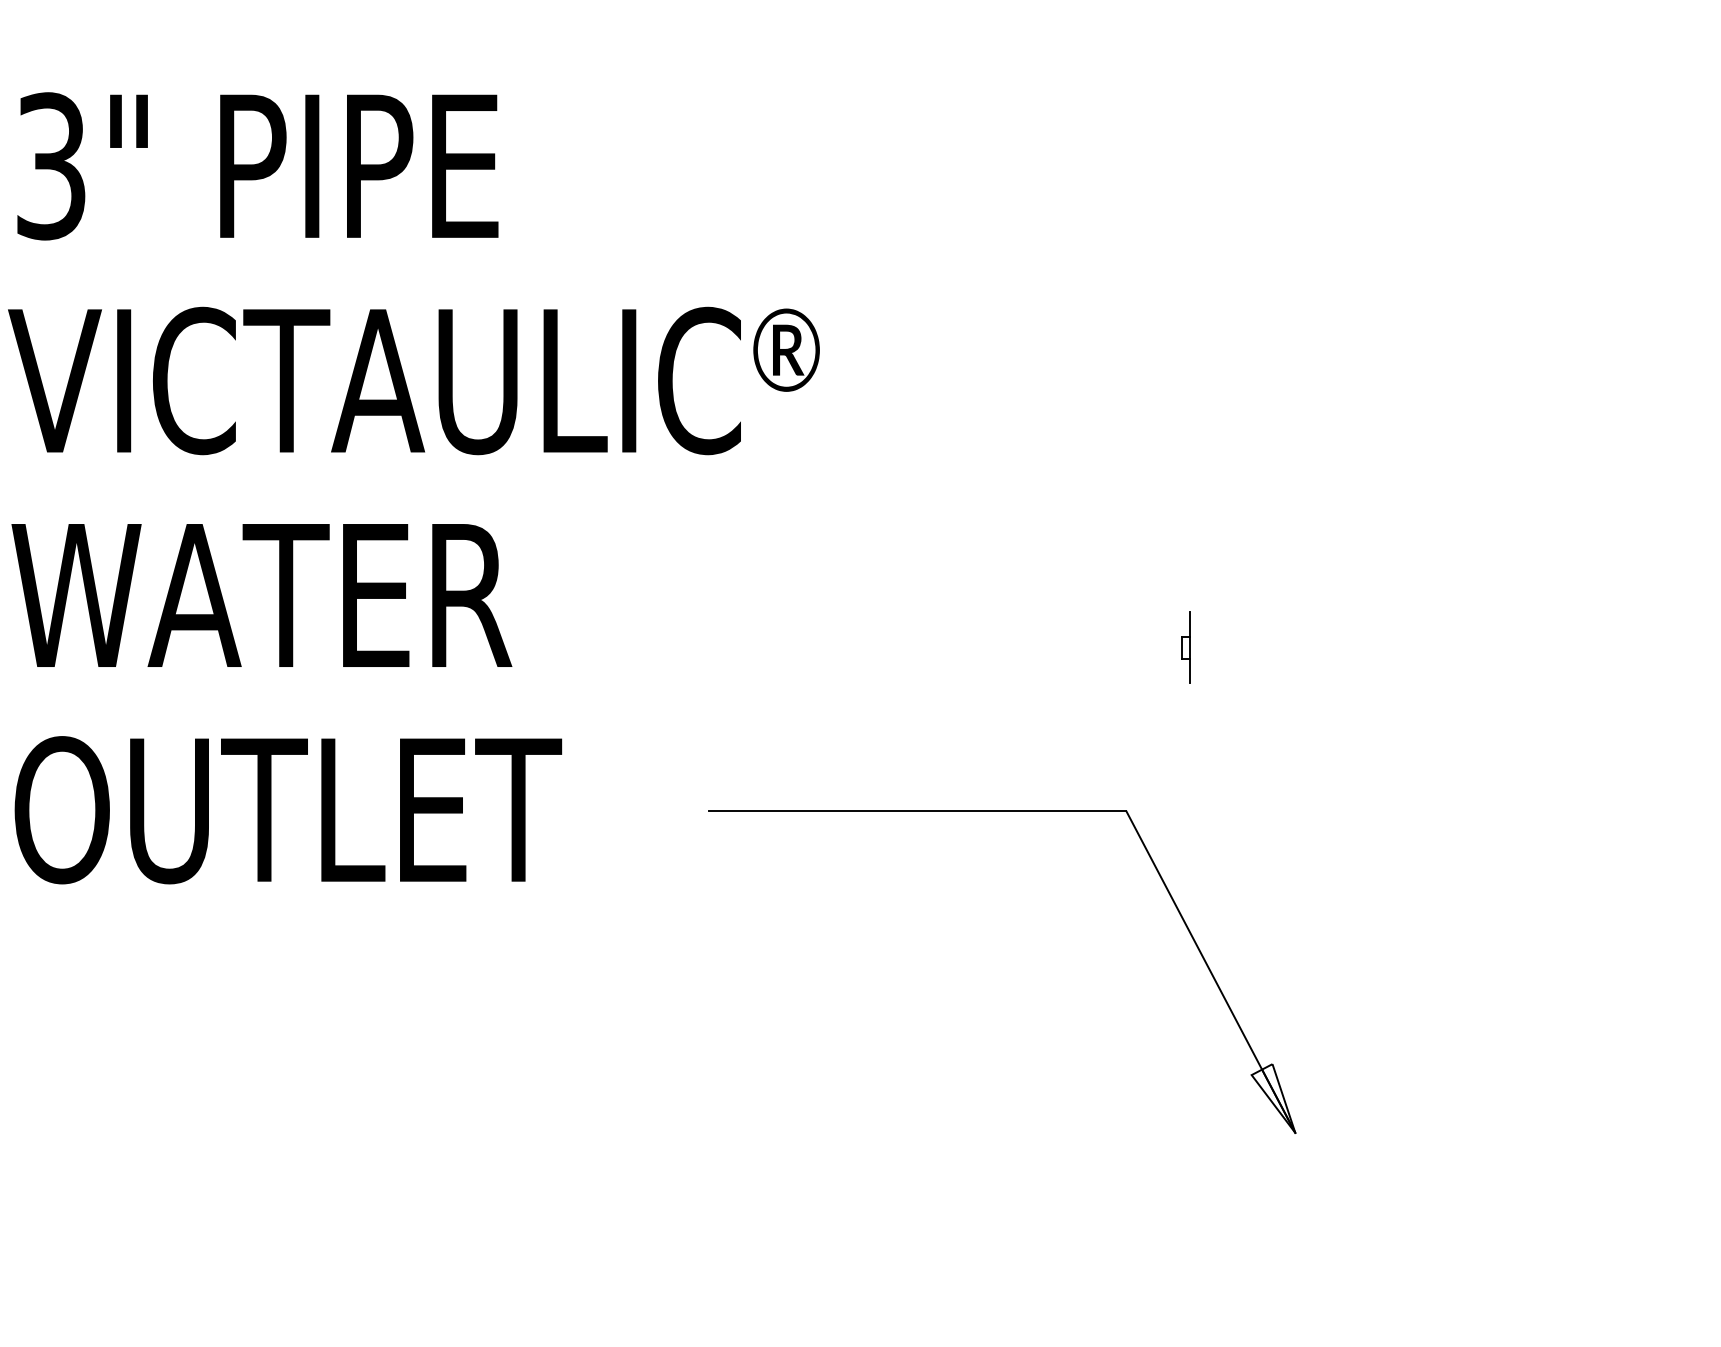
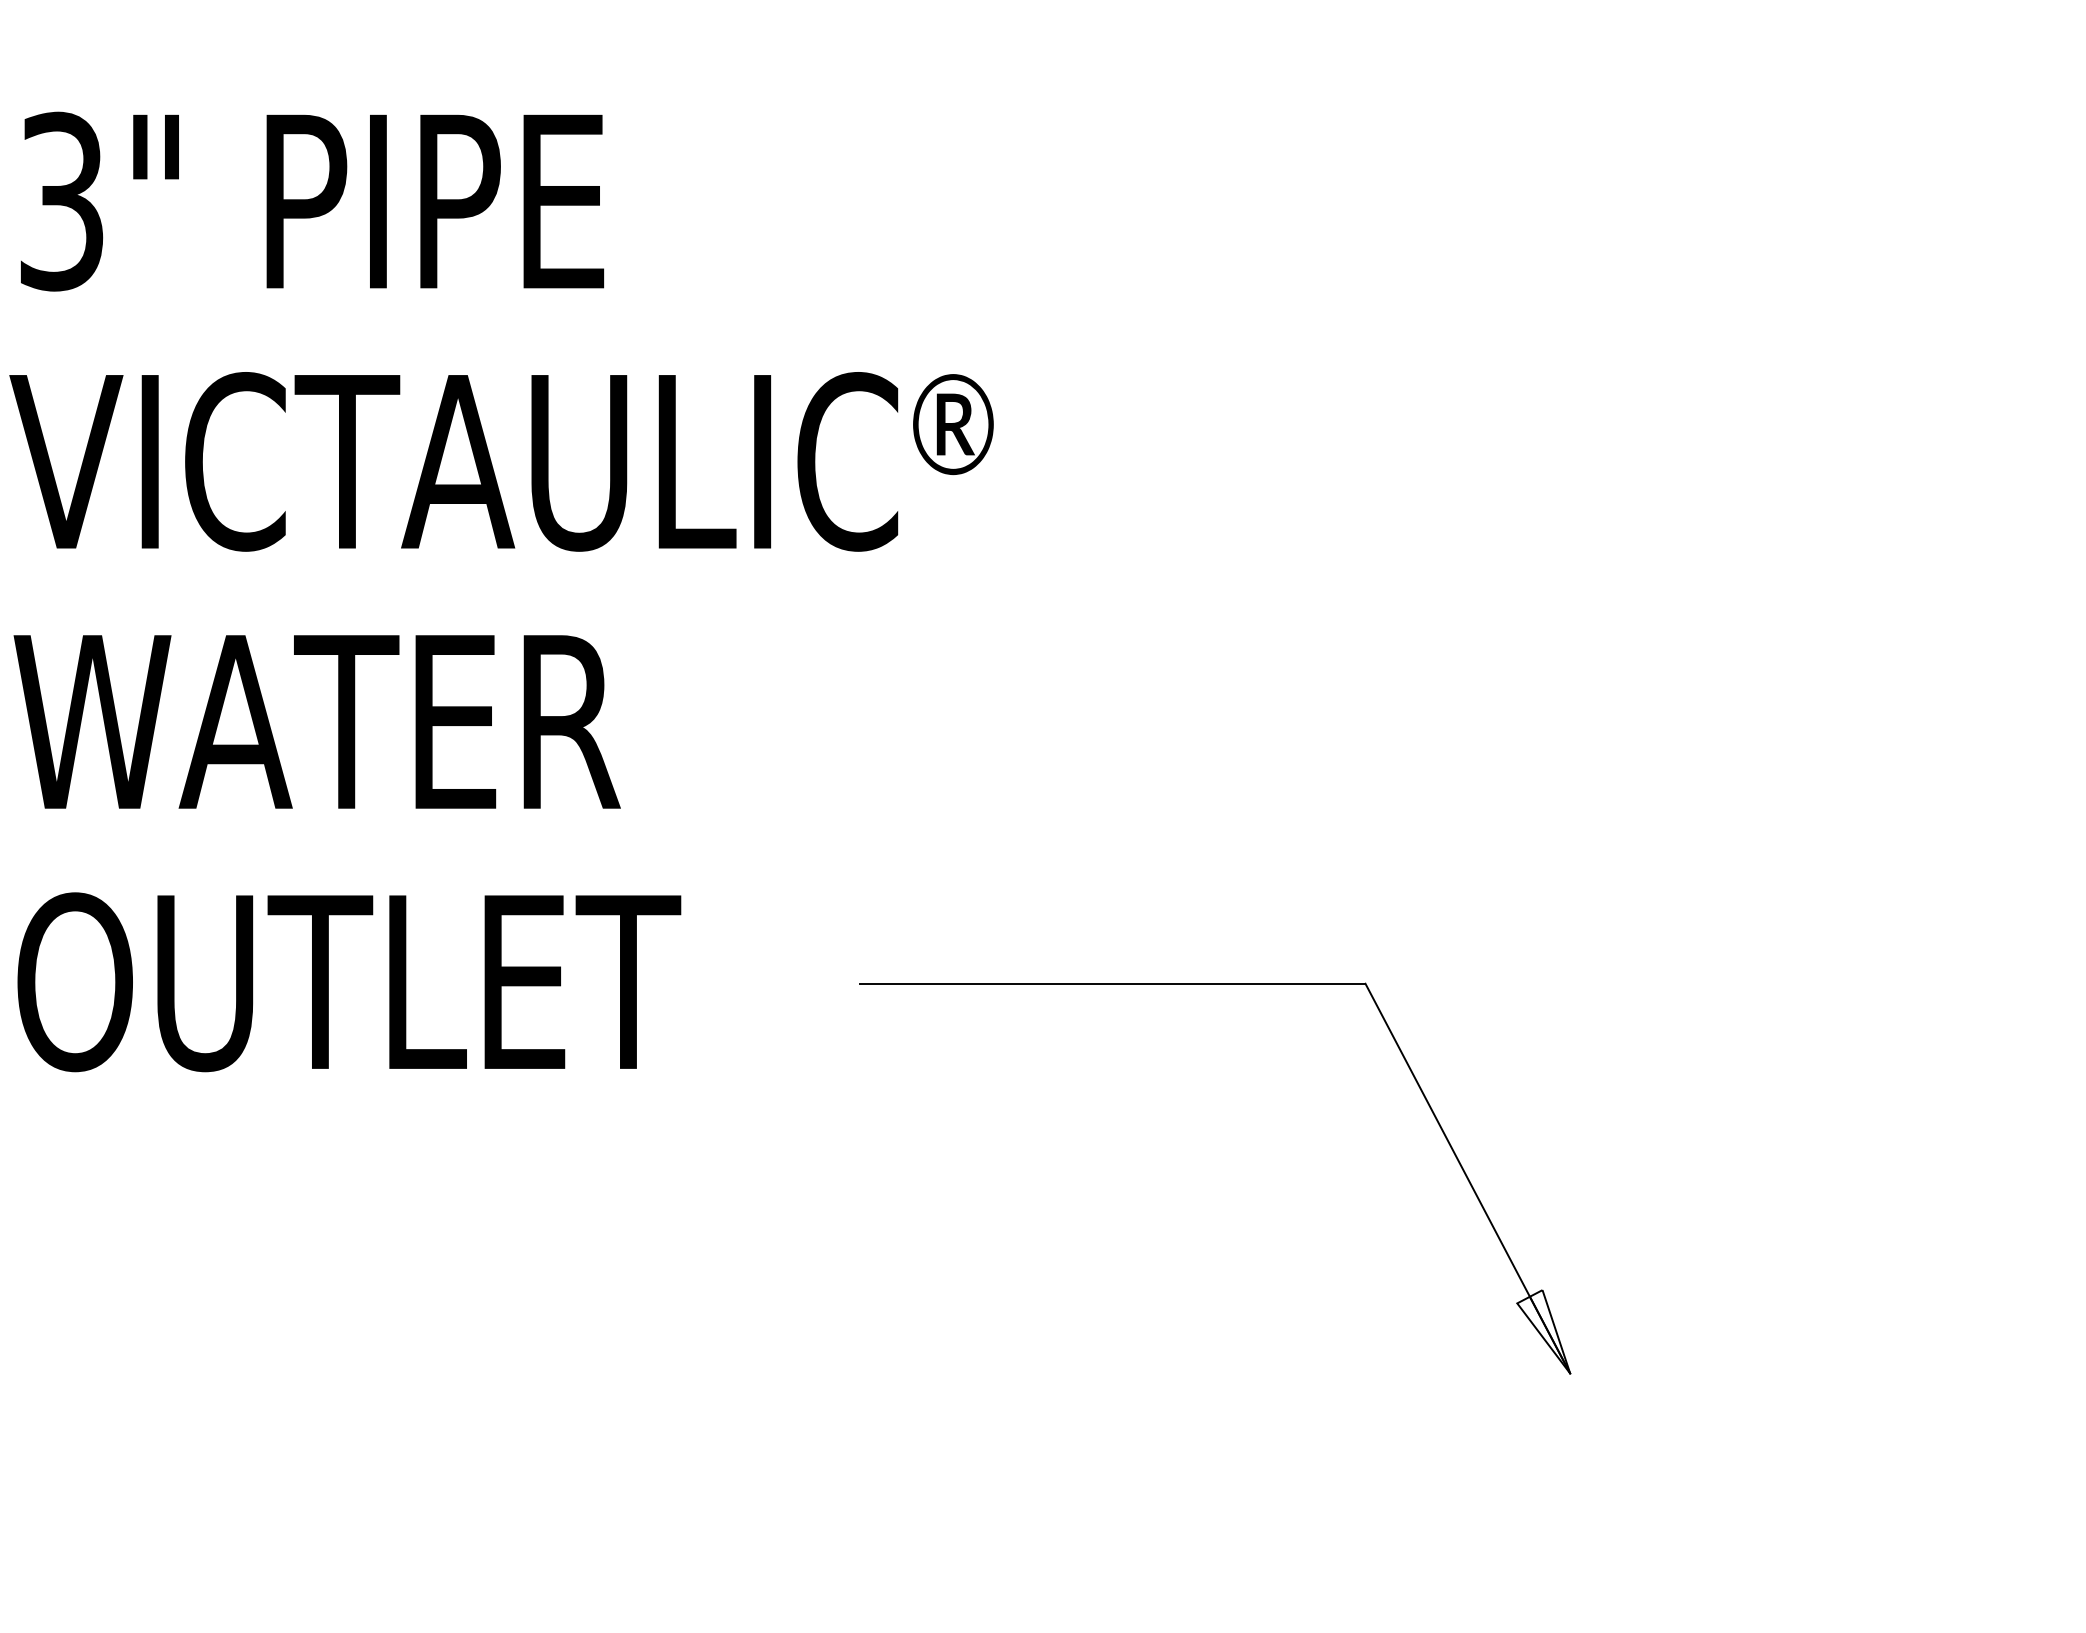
part: (1185, 647) -> (1437, 784), removed

